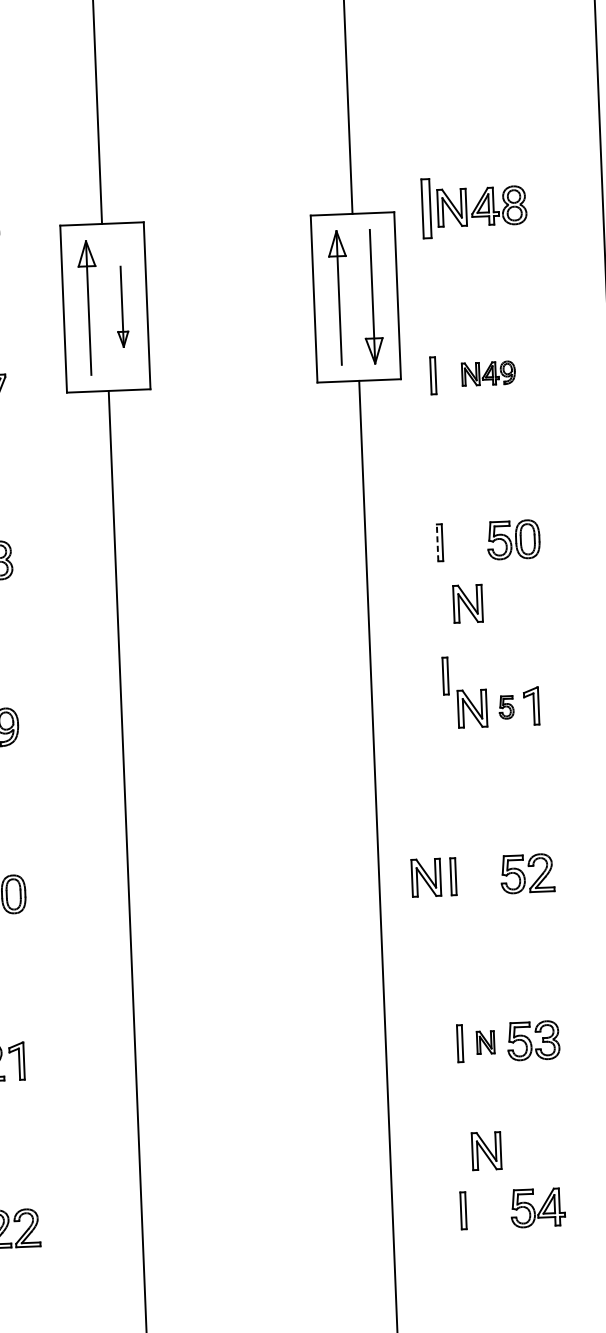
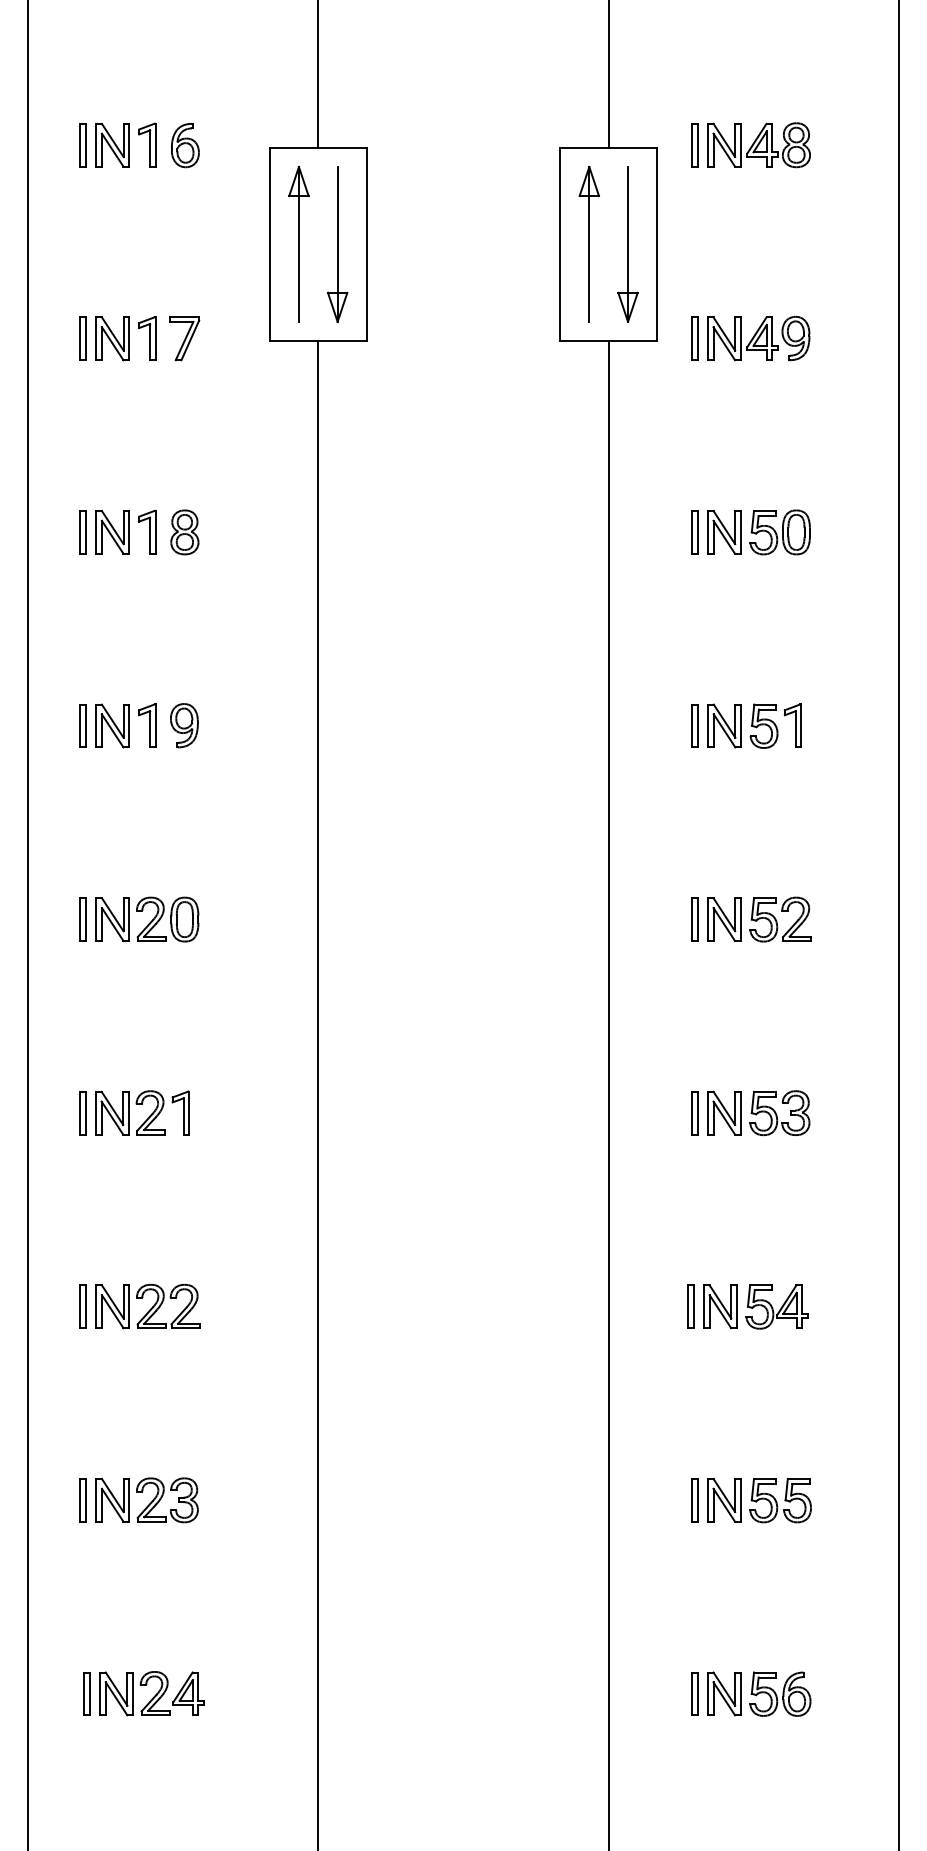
part: (426, 209) -> (694, 145), size x0.62
part: (121, 306) -> (337, 244), size x1.67
part: (488, 373) -> (758, 338), size x1.67
line: (437, 542) -> (691, 531), dashed -> solid
part: (468, 603) -> (724, 532), moved
part: (445, 675) -> (694, 725), moved
part: (506, 706) -> (763, 725), size x1.67
part: (426, 877) -> (724, 919), moved
part: (485, 1042) -> (724, 1112), size x1.67
part: (486, 1150) -> (720, 1306), moved

